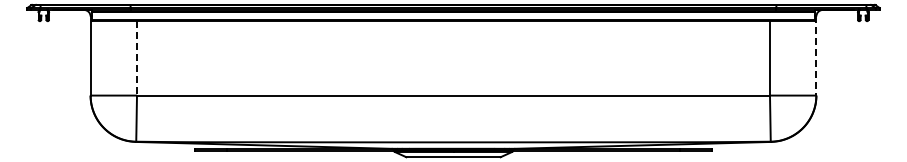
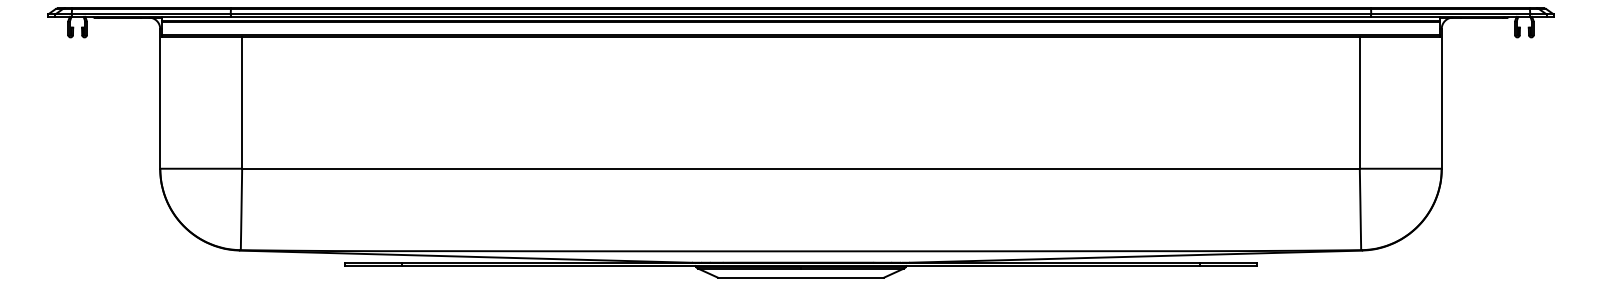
line: (816, 56) -> (1441, 99), dashed -> solid
line: (137, 58) -> (243, 103), dashed -> solid

